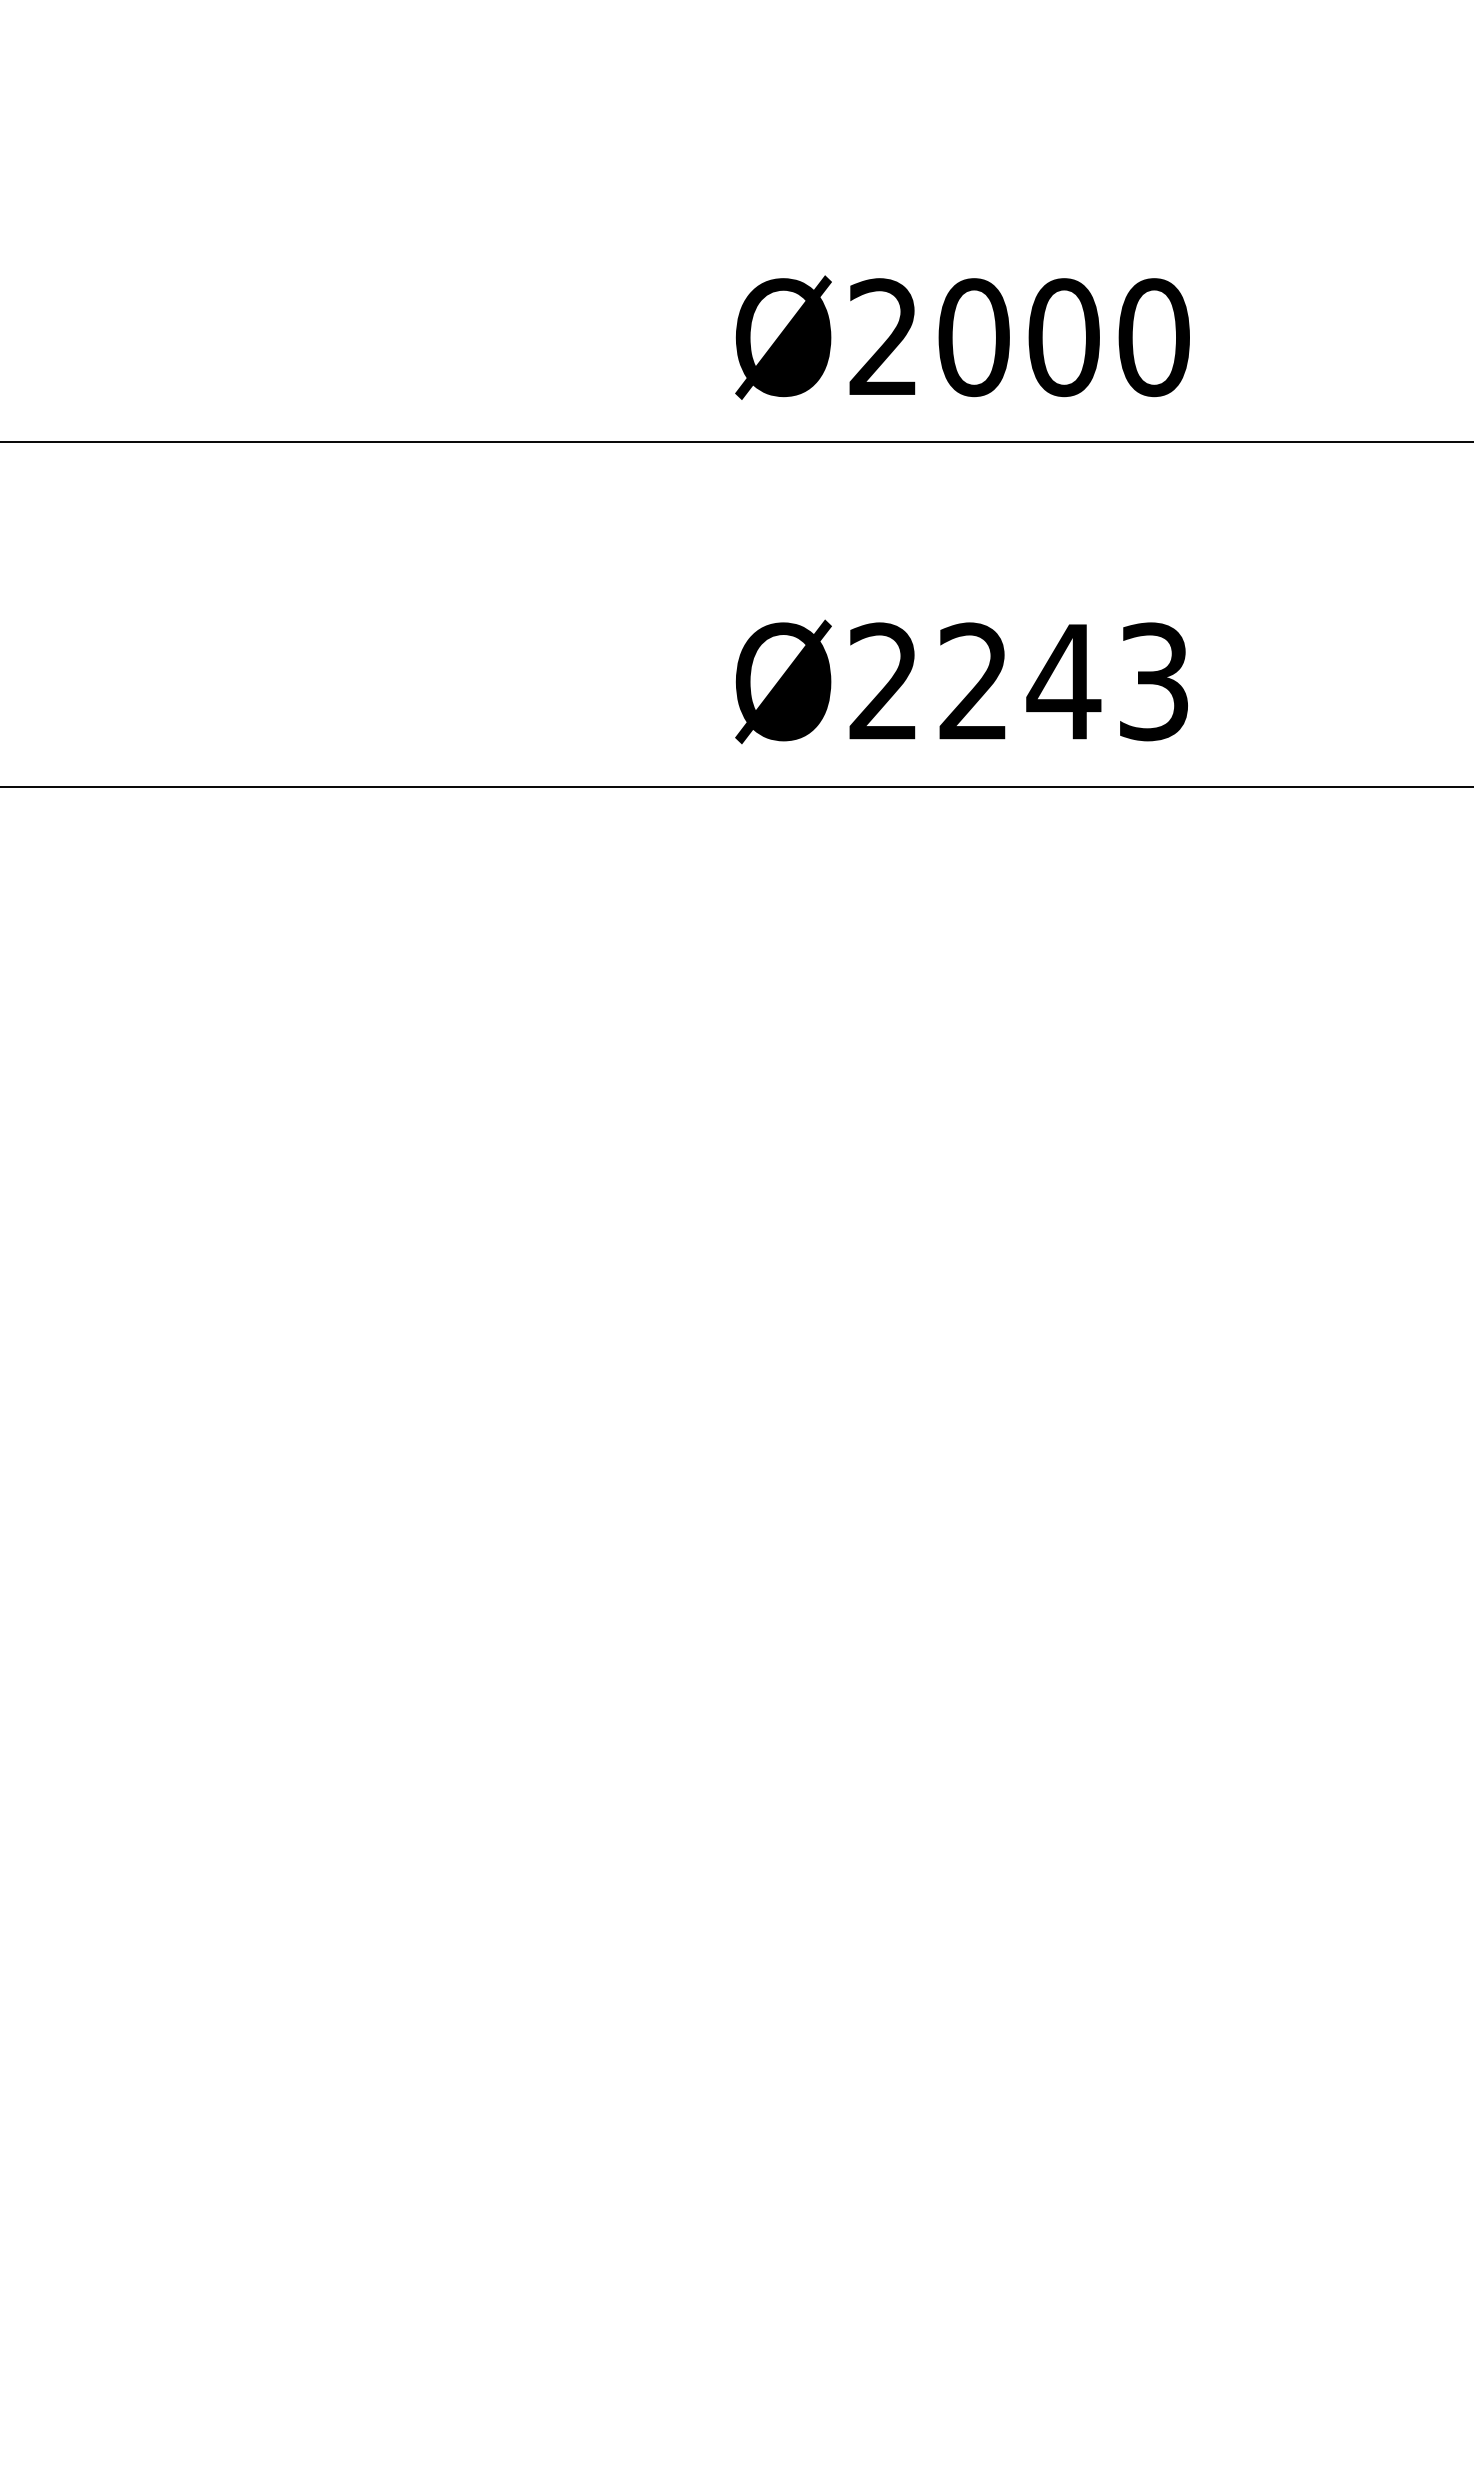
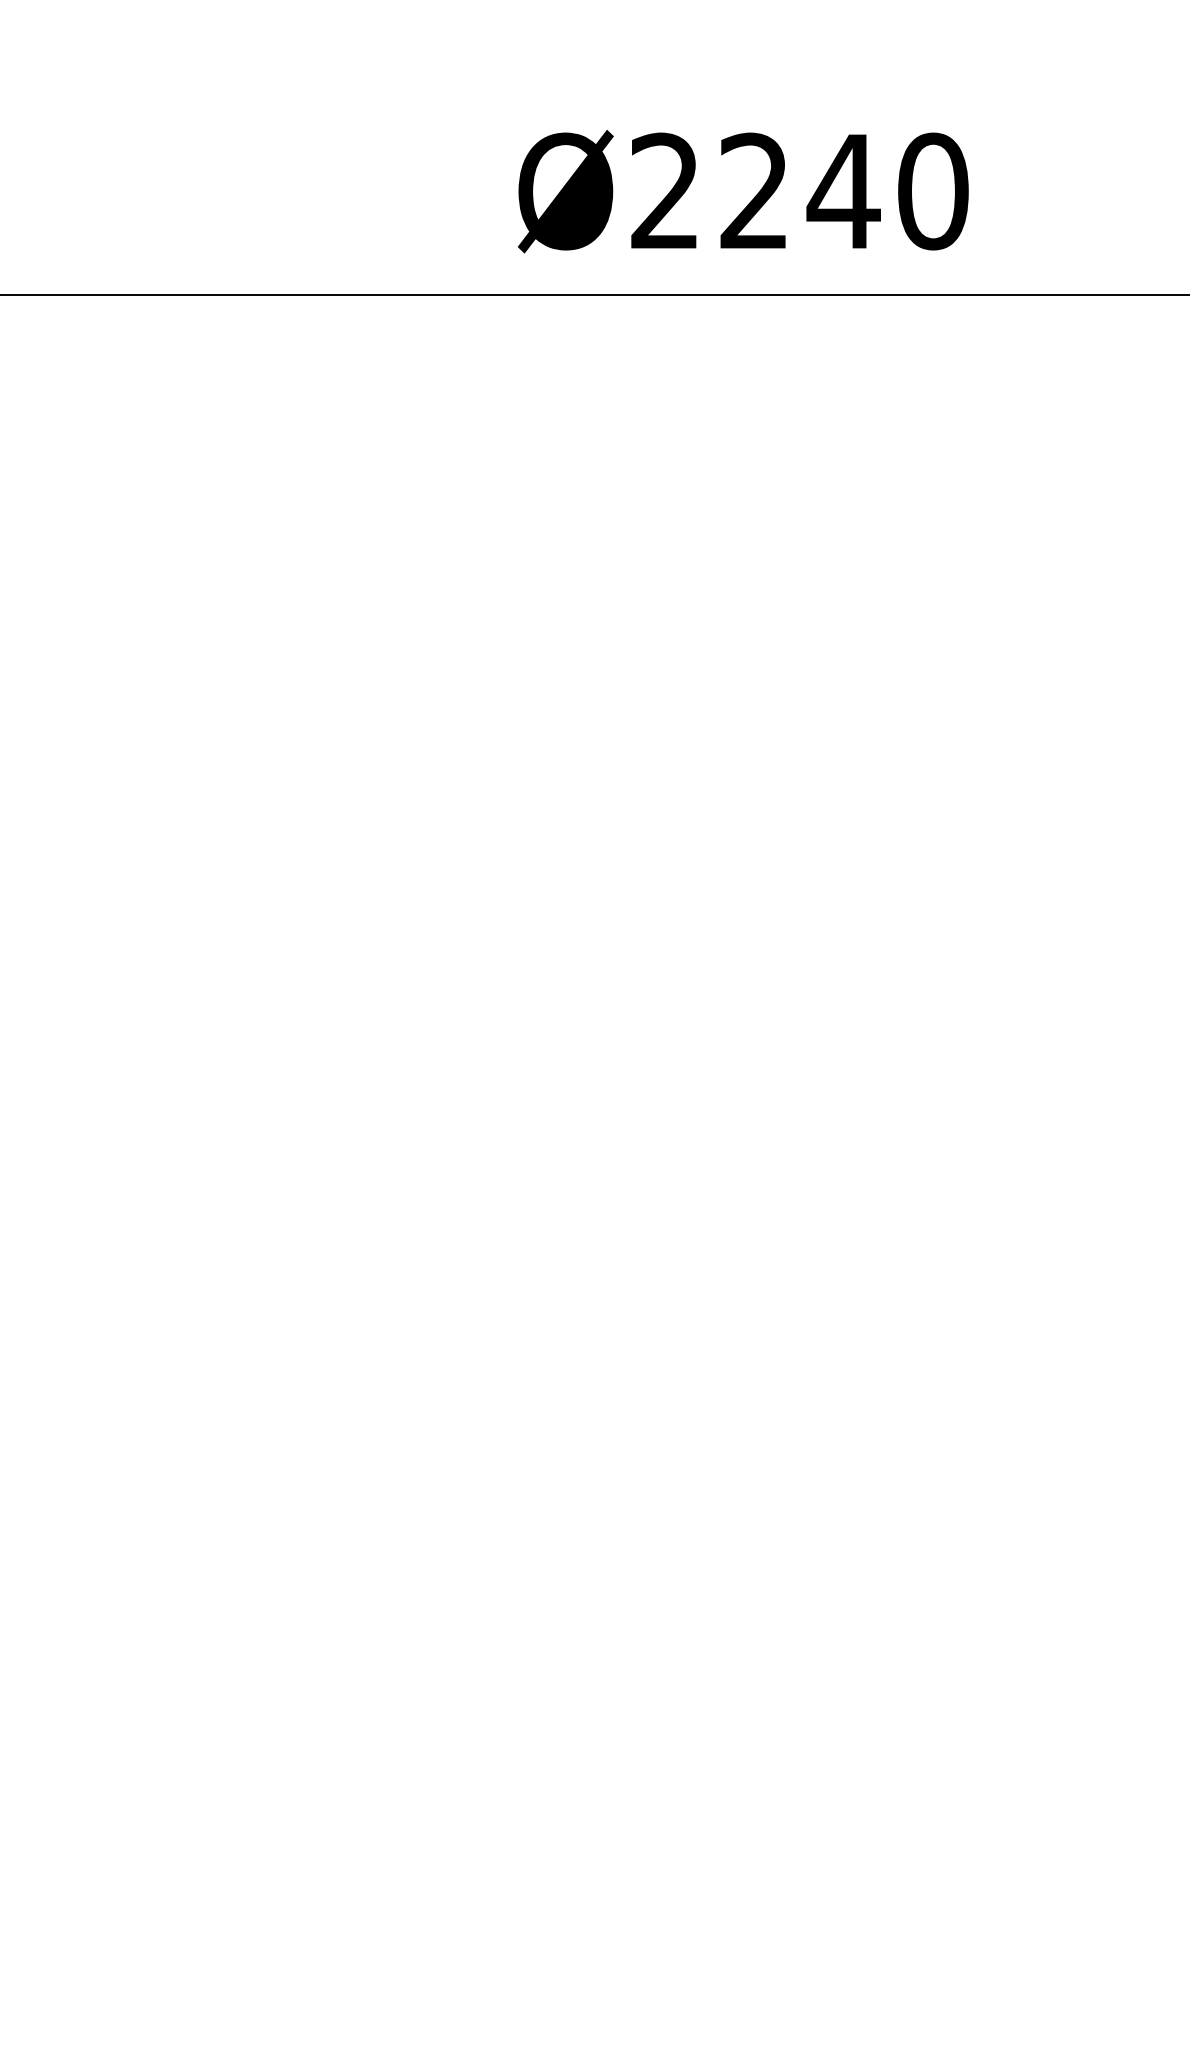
text: (1153, 681) -> (932, 191), Ø2243 -> Ø2240

